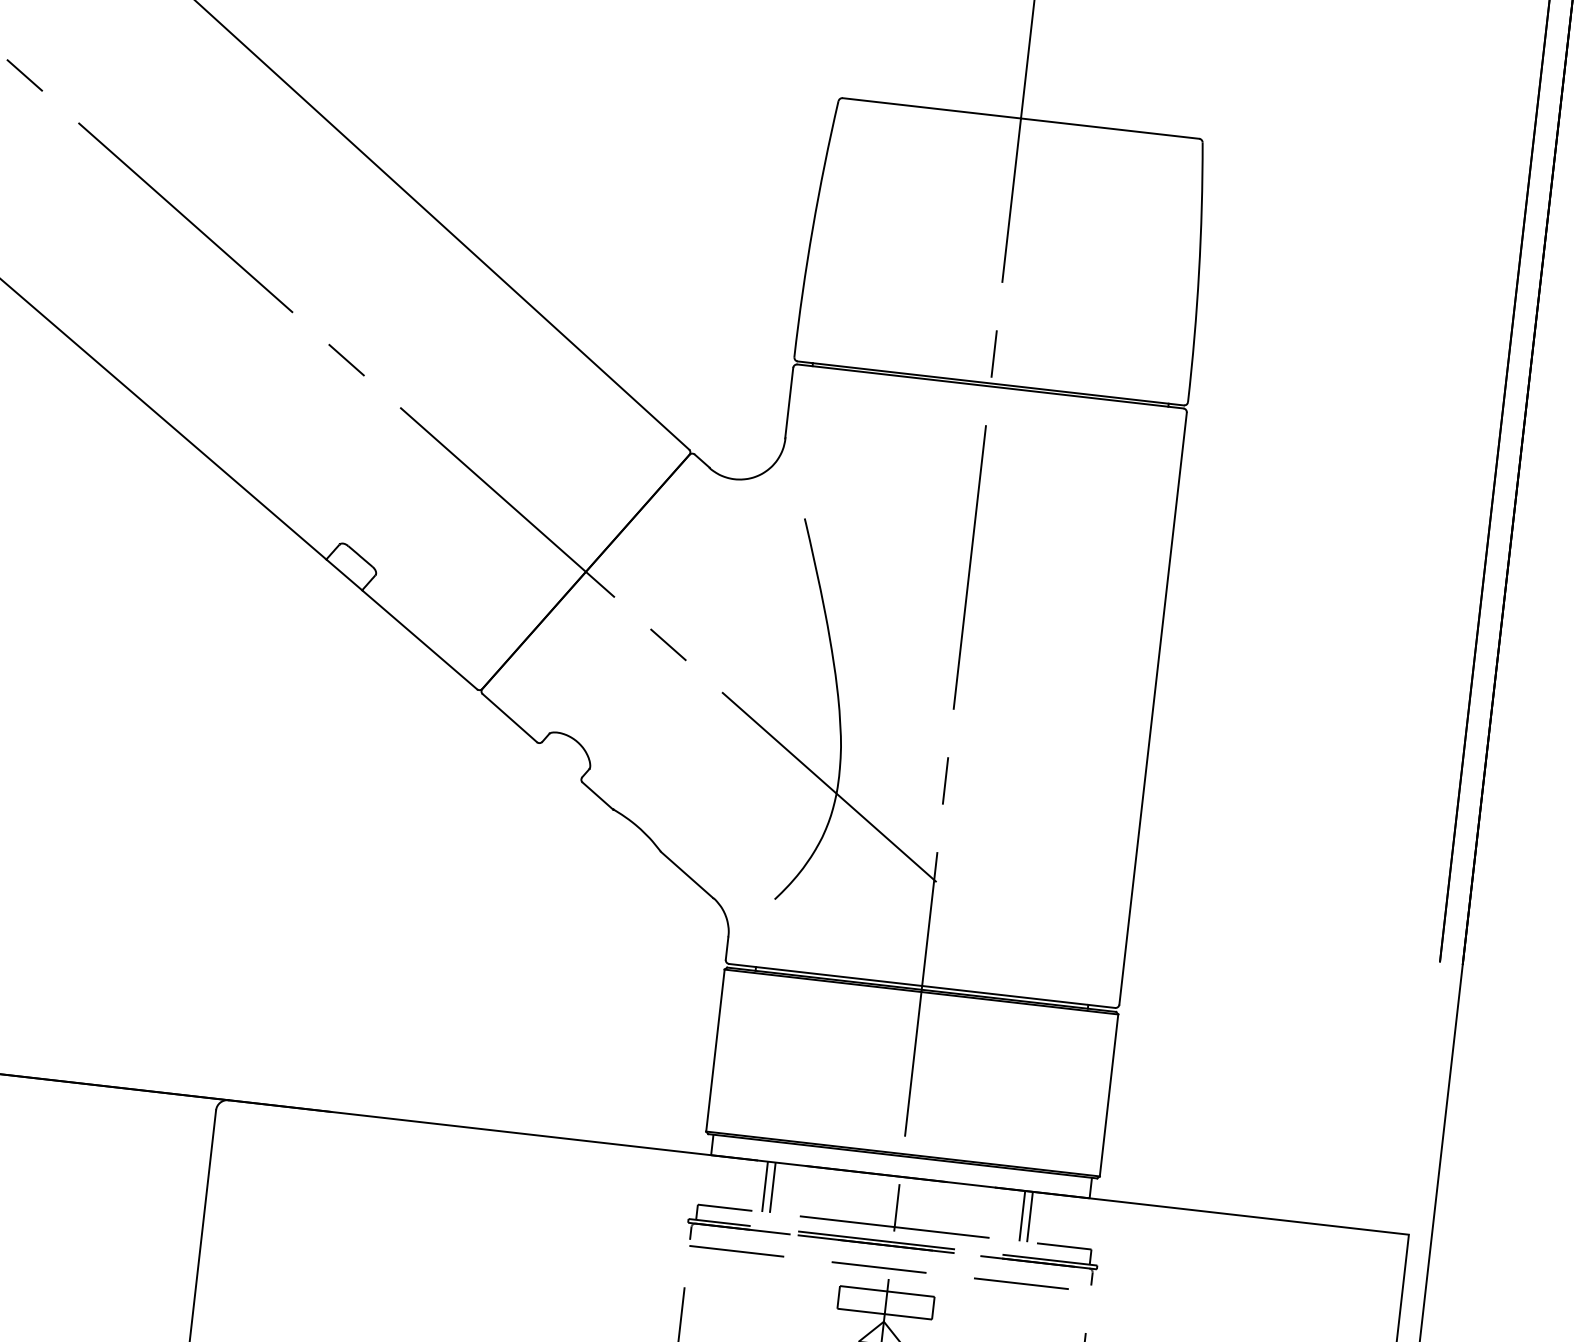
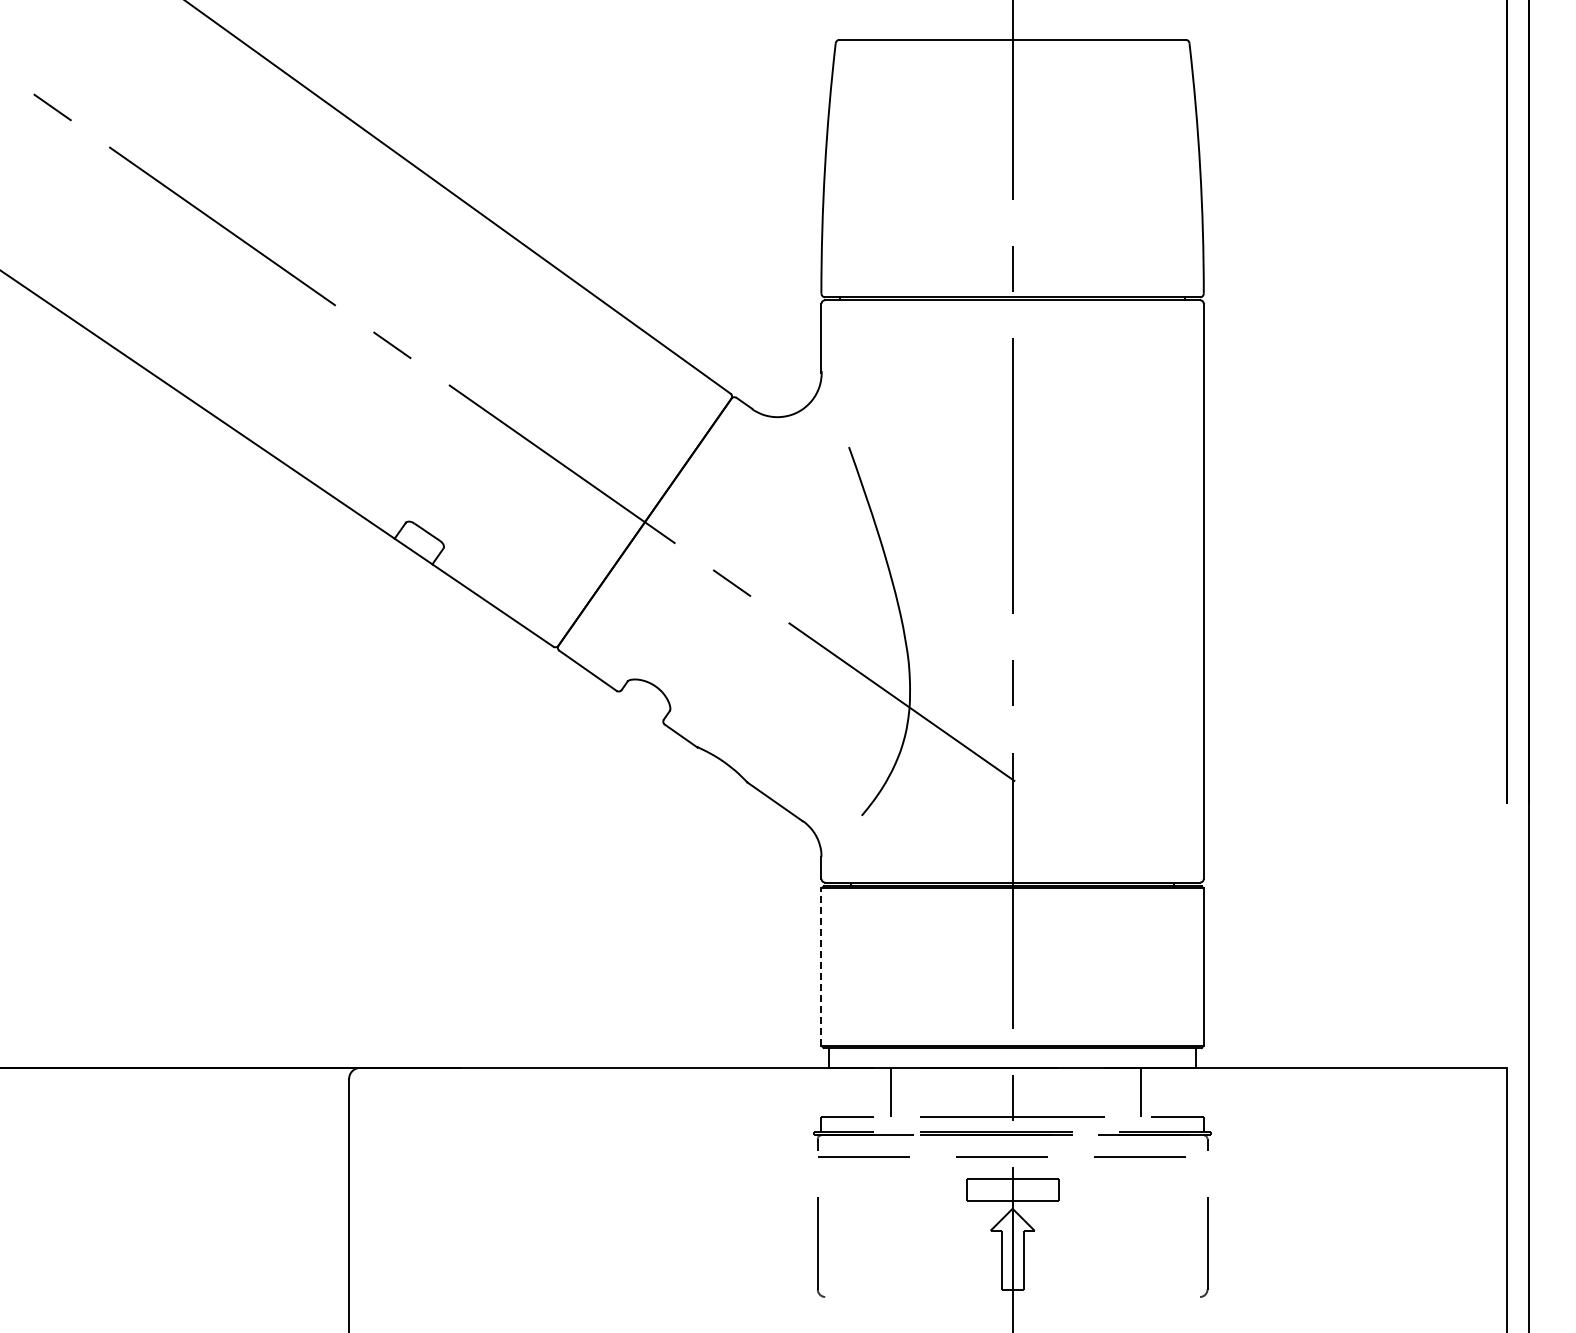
line: (715, 1050) -> (821, 967), solid -> dashed
line: (764, 1185) -> (883, 1091), removed
line: (1022, 1215) -> (1133, 1091), removed

